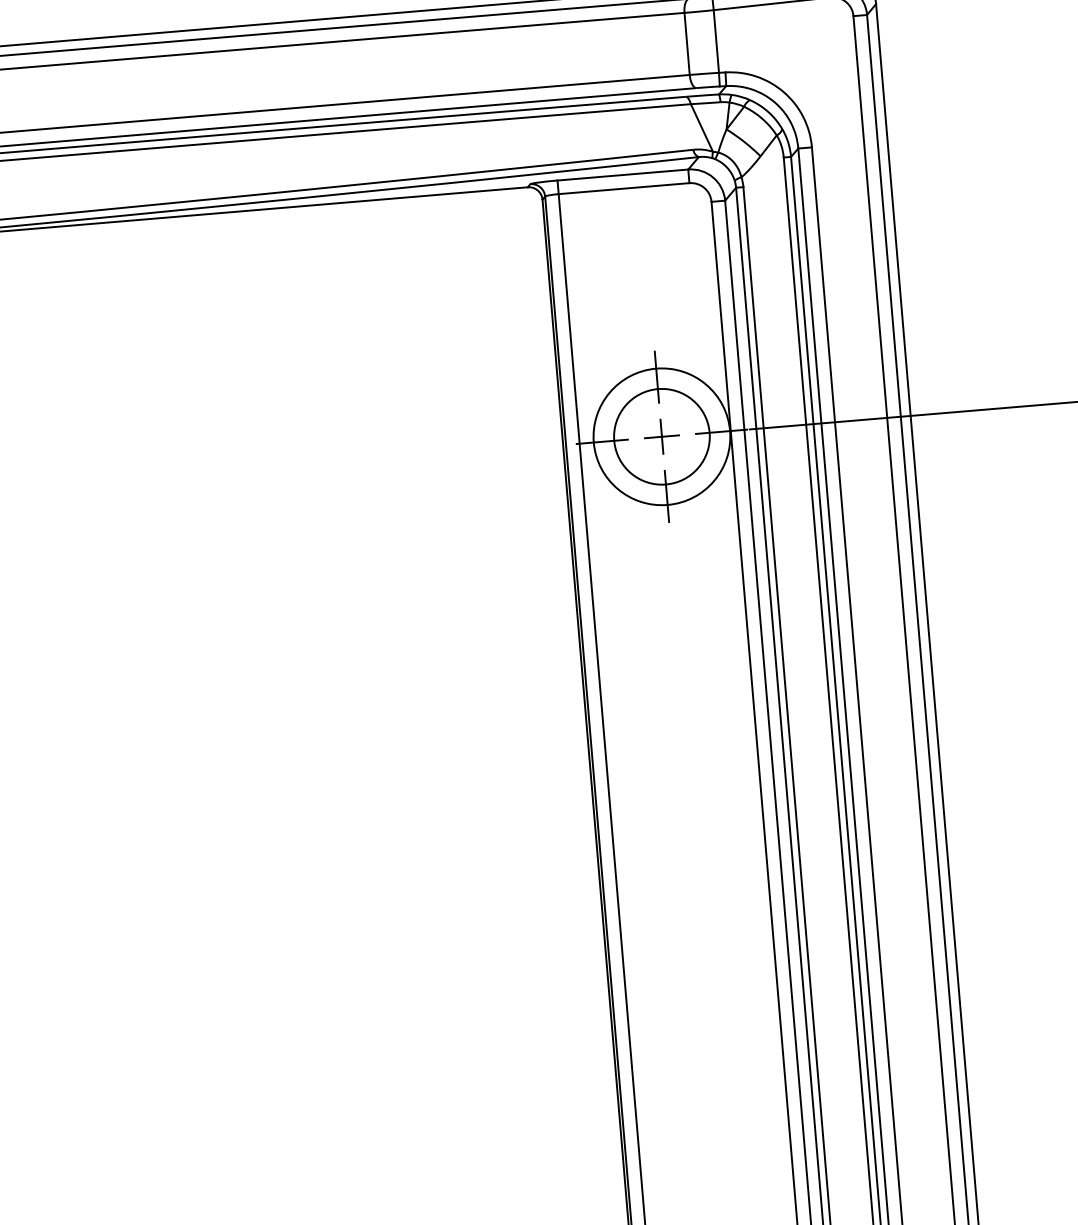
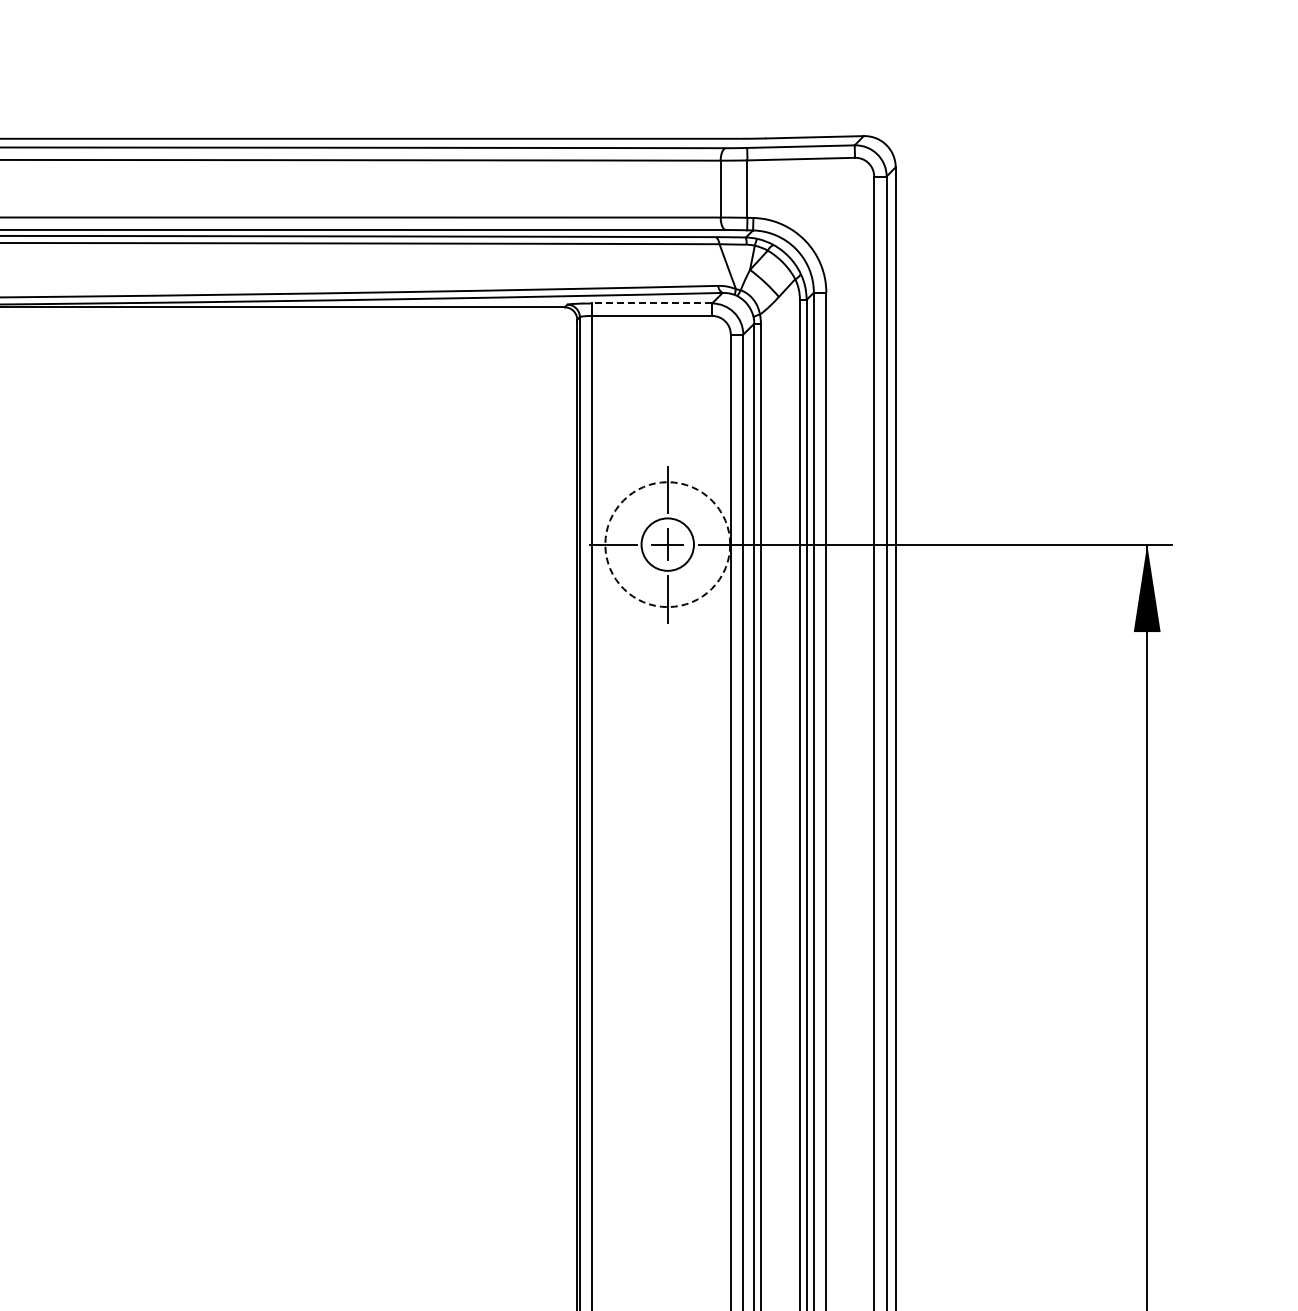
line: (623, 175) -> (652, 303), solid -> dashed
circle: (661, 436) -> (667, 544), size x0.6
circle: (661, 436) -> (667, 544), solid -> dashed

